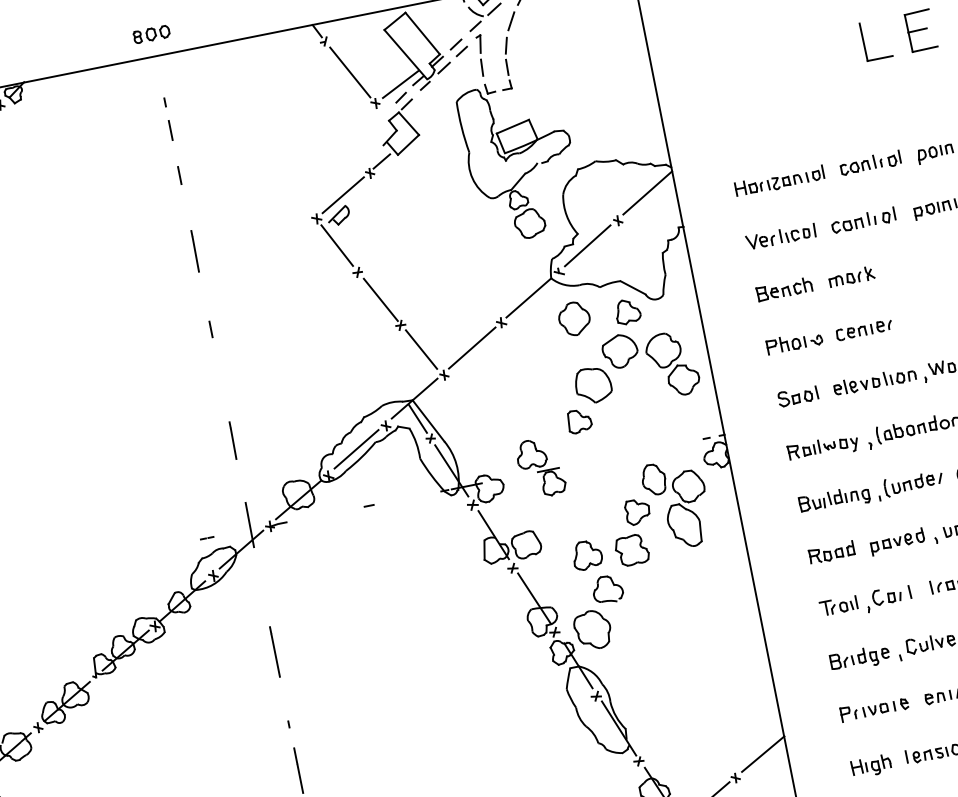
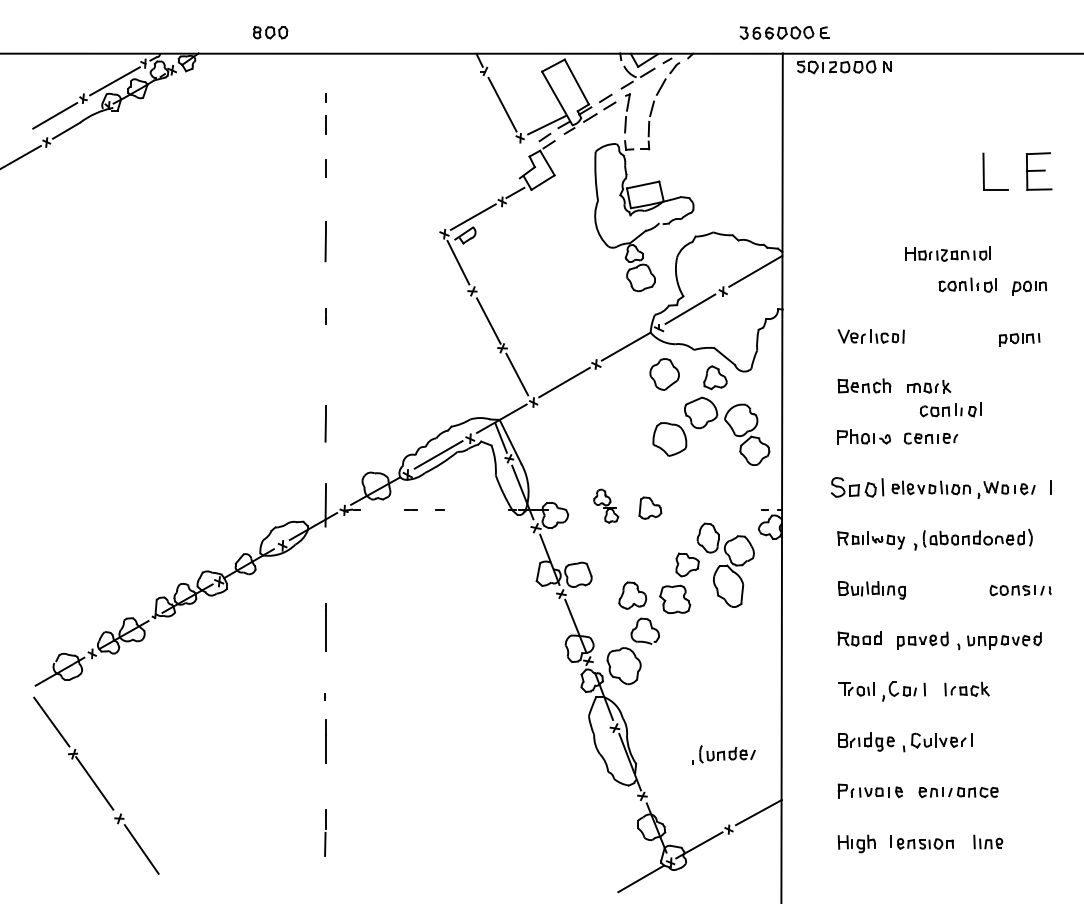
part: (151, 34) -> (270, 32), moved
part: (778, 180) -> (947, 253), moved
part: (863, 220) -> (950, 409), moved
part: (798, 396) -> (857, 487), size x1.4
part: (579, 420) -> (650, 507), moved
part: (541, 466) -> (606, 505), size x0.6
part: (910, 483) -> (724, 754), moved
line: (206, 538) -> (410, 509), moved

